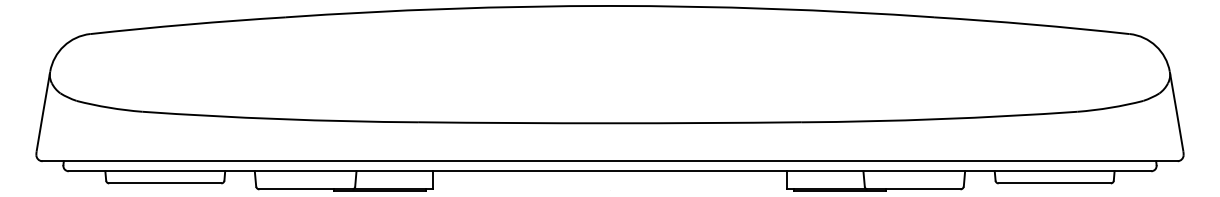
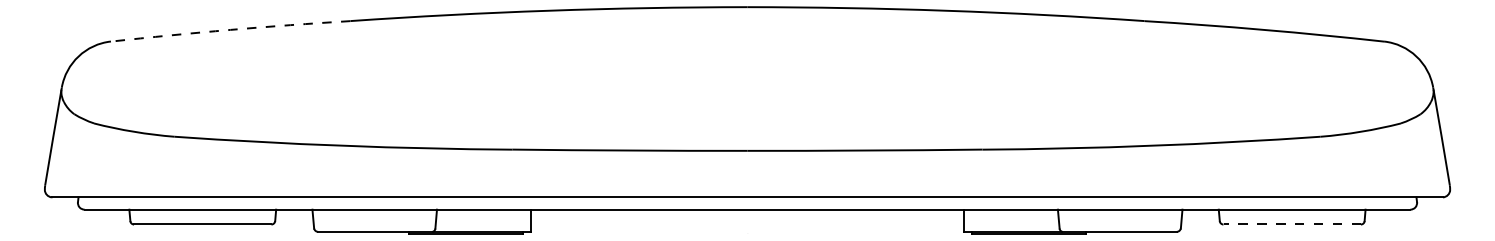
arc: (187, 24) -> (230, 29), solid -> dashed
line: (1054, 183) -> (1292, 224), solid -> dashed

